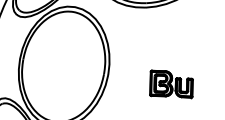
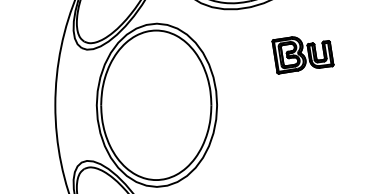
part: (170, 85) -> (302, 55), moved

